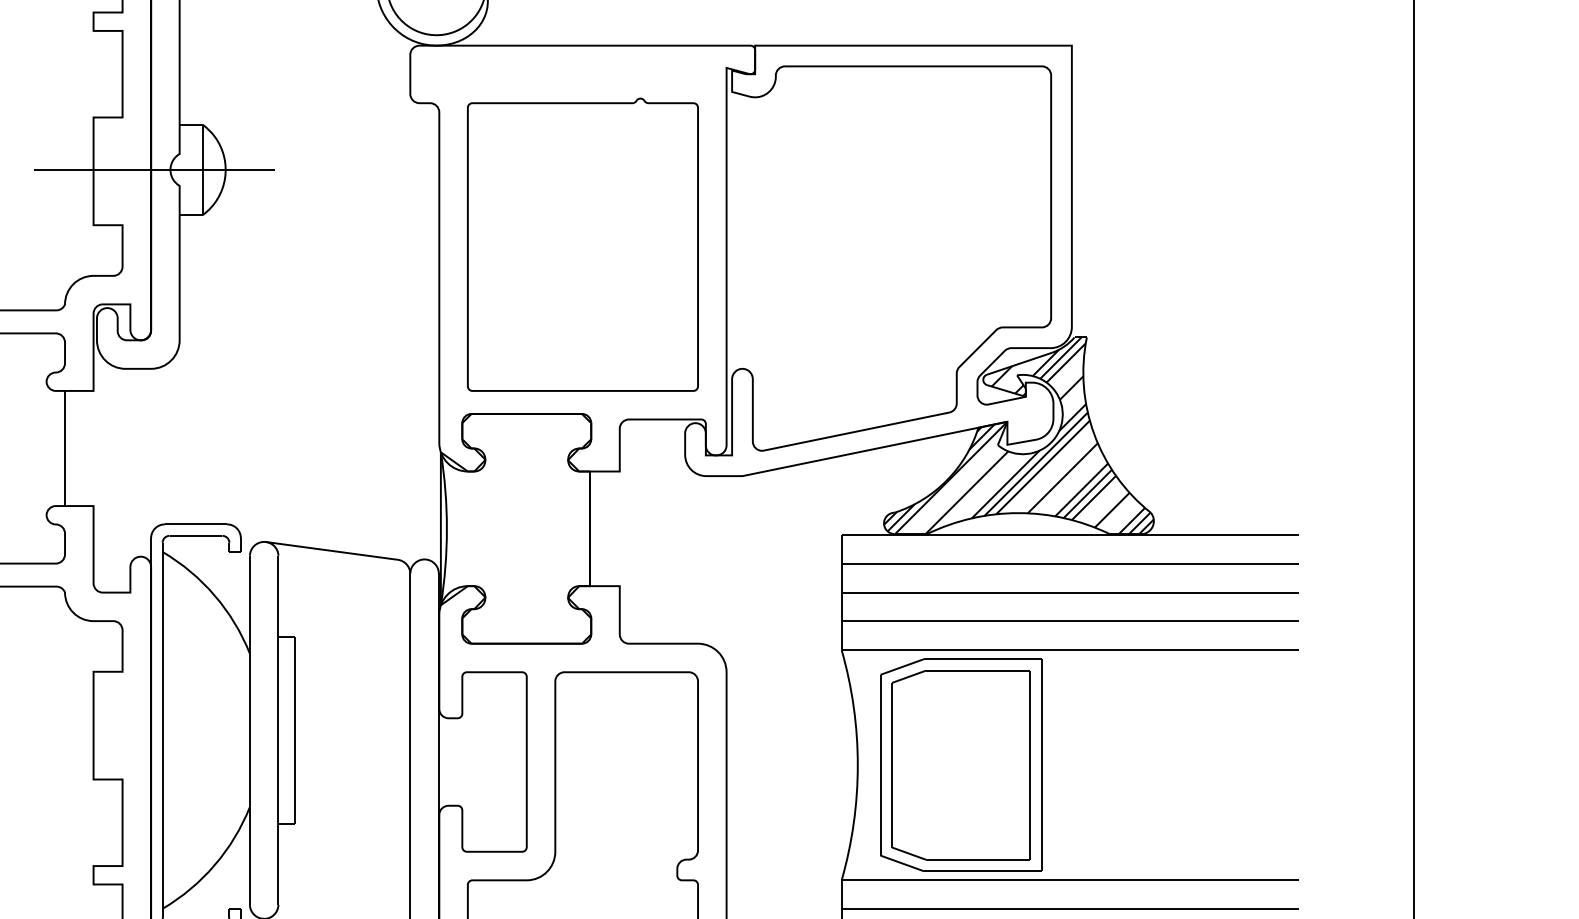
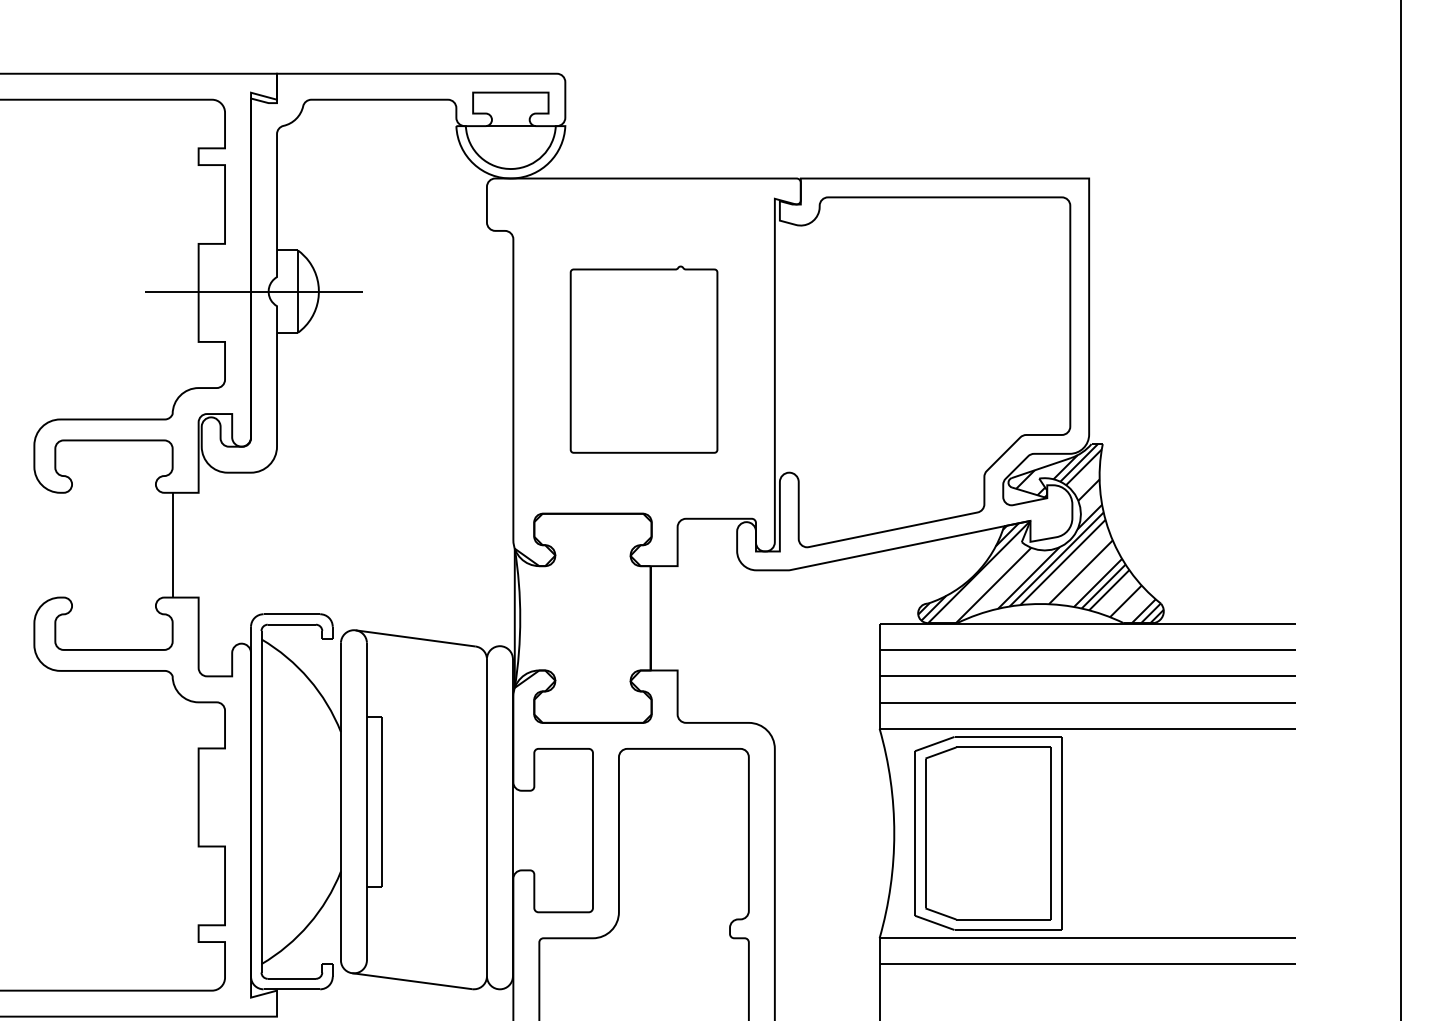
part: (582, 244) -> (643, 359), size x0.7

